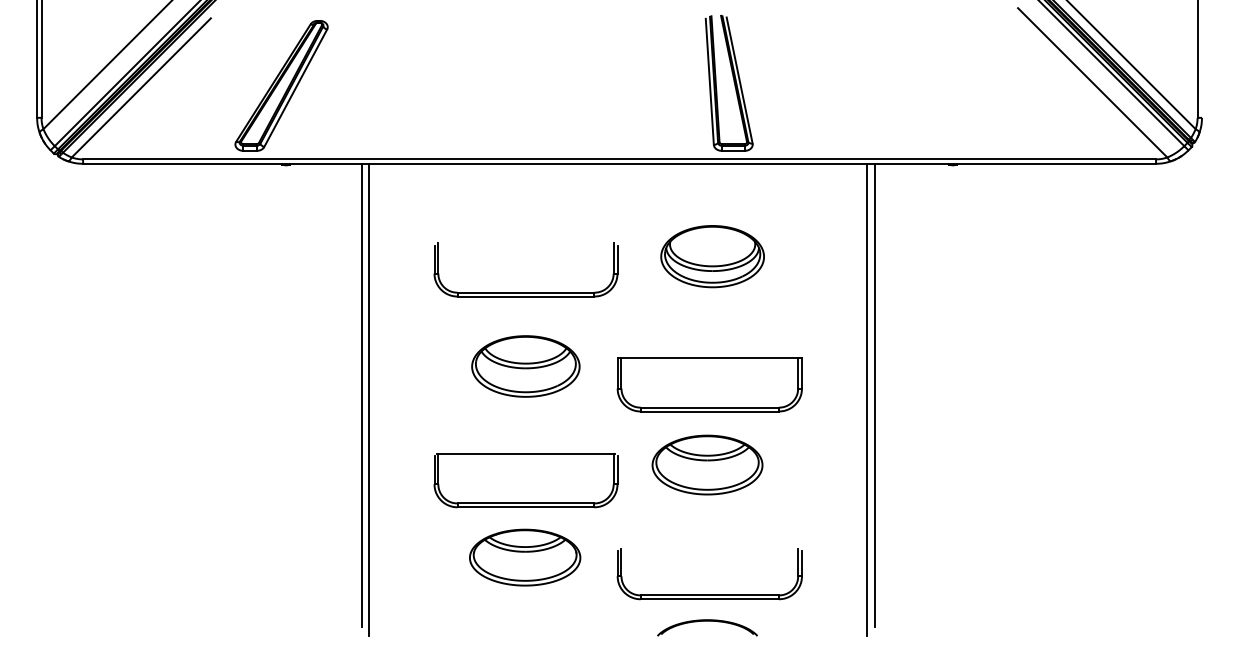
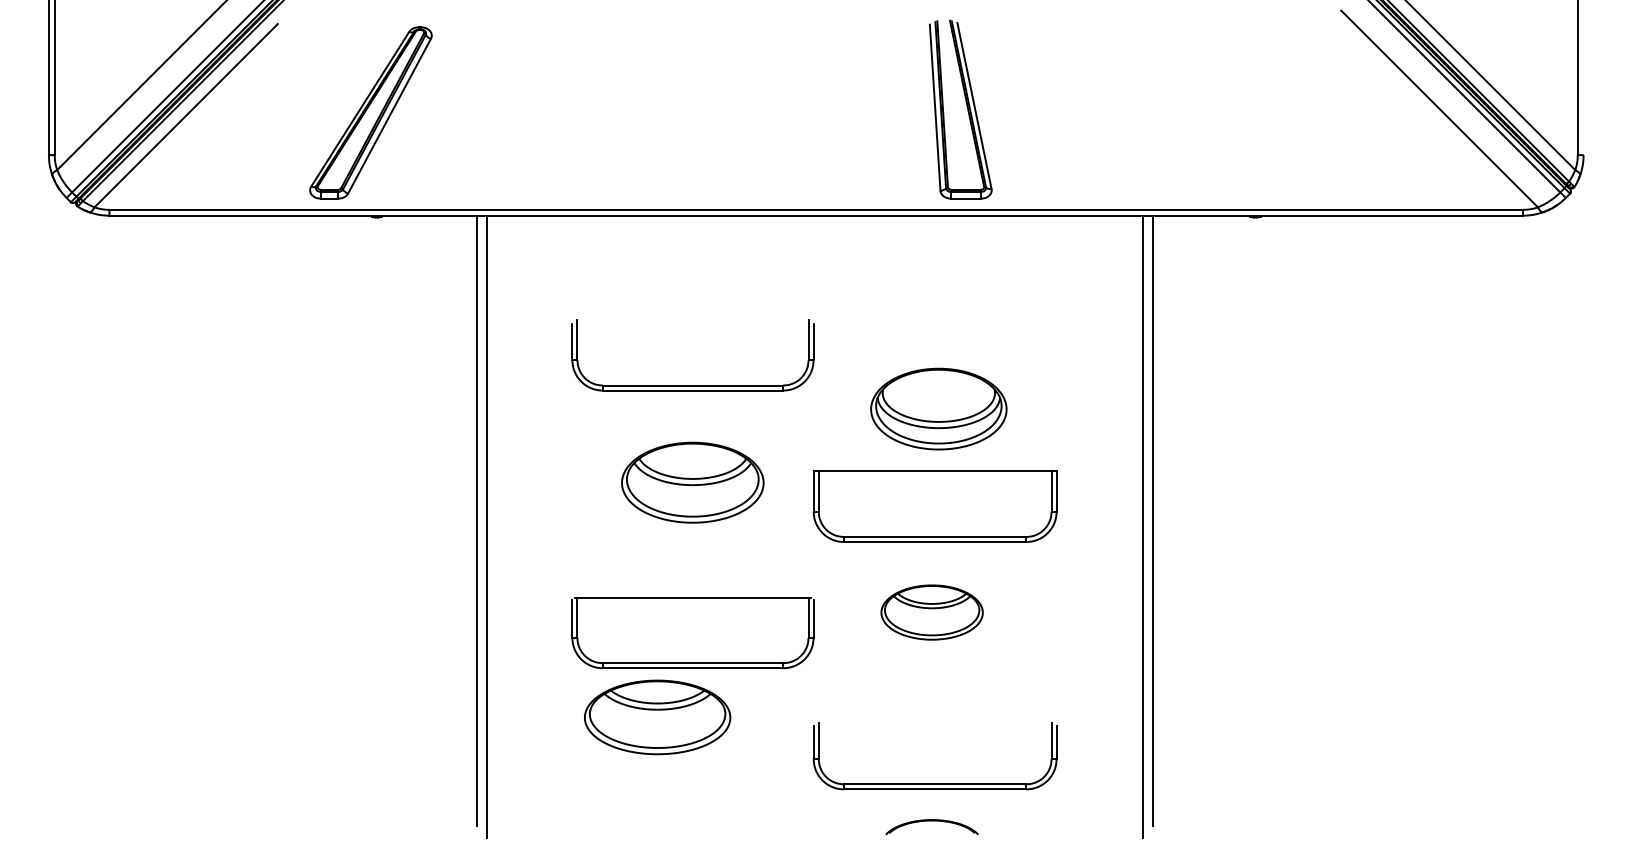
part: (712, 256) -> (938, 408), moved
part: (707, 464) -> (932, 611), size x0.7
part: (525, 557) -> (658, 717), moved
part: (707, 627) -> (932, 826), size x0.7

